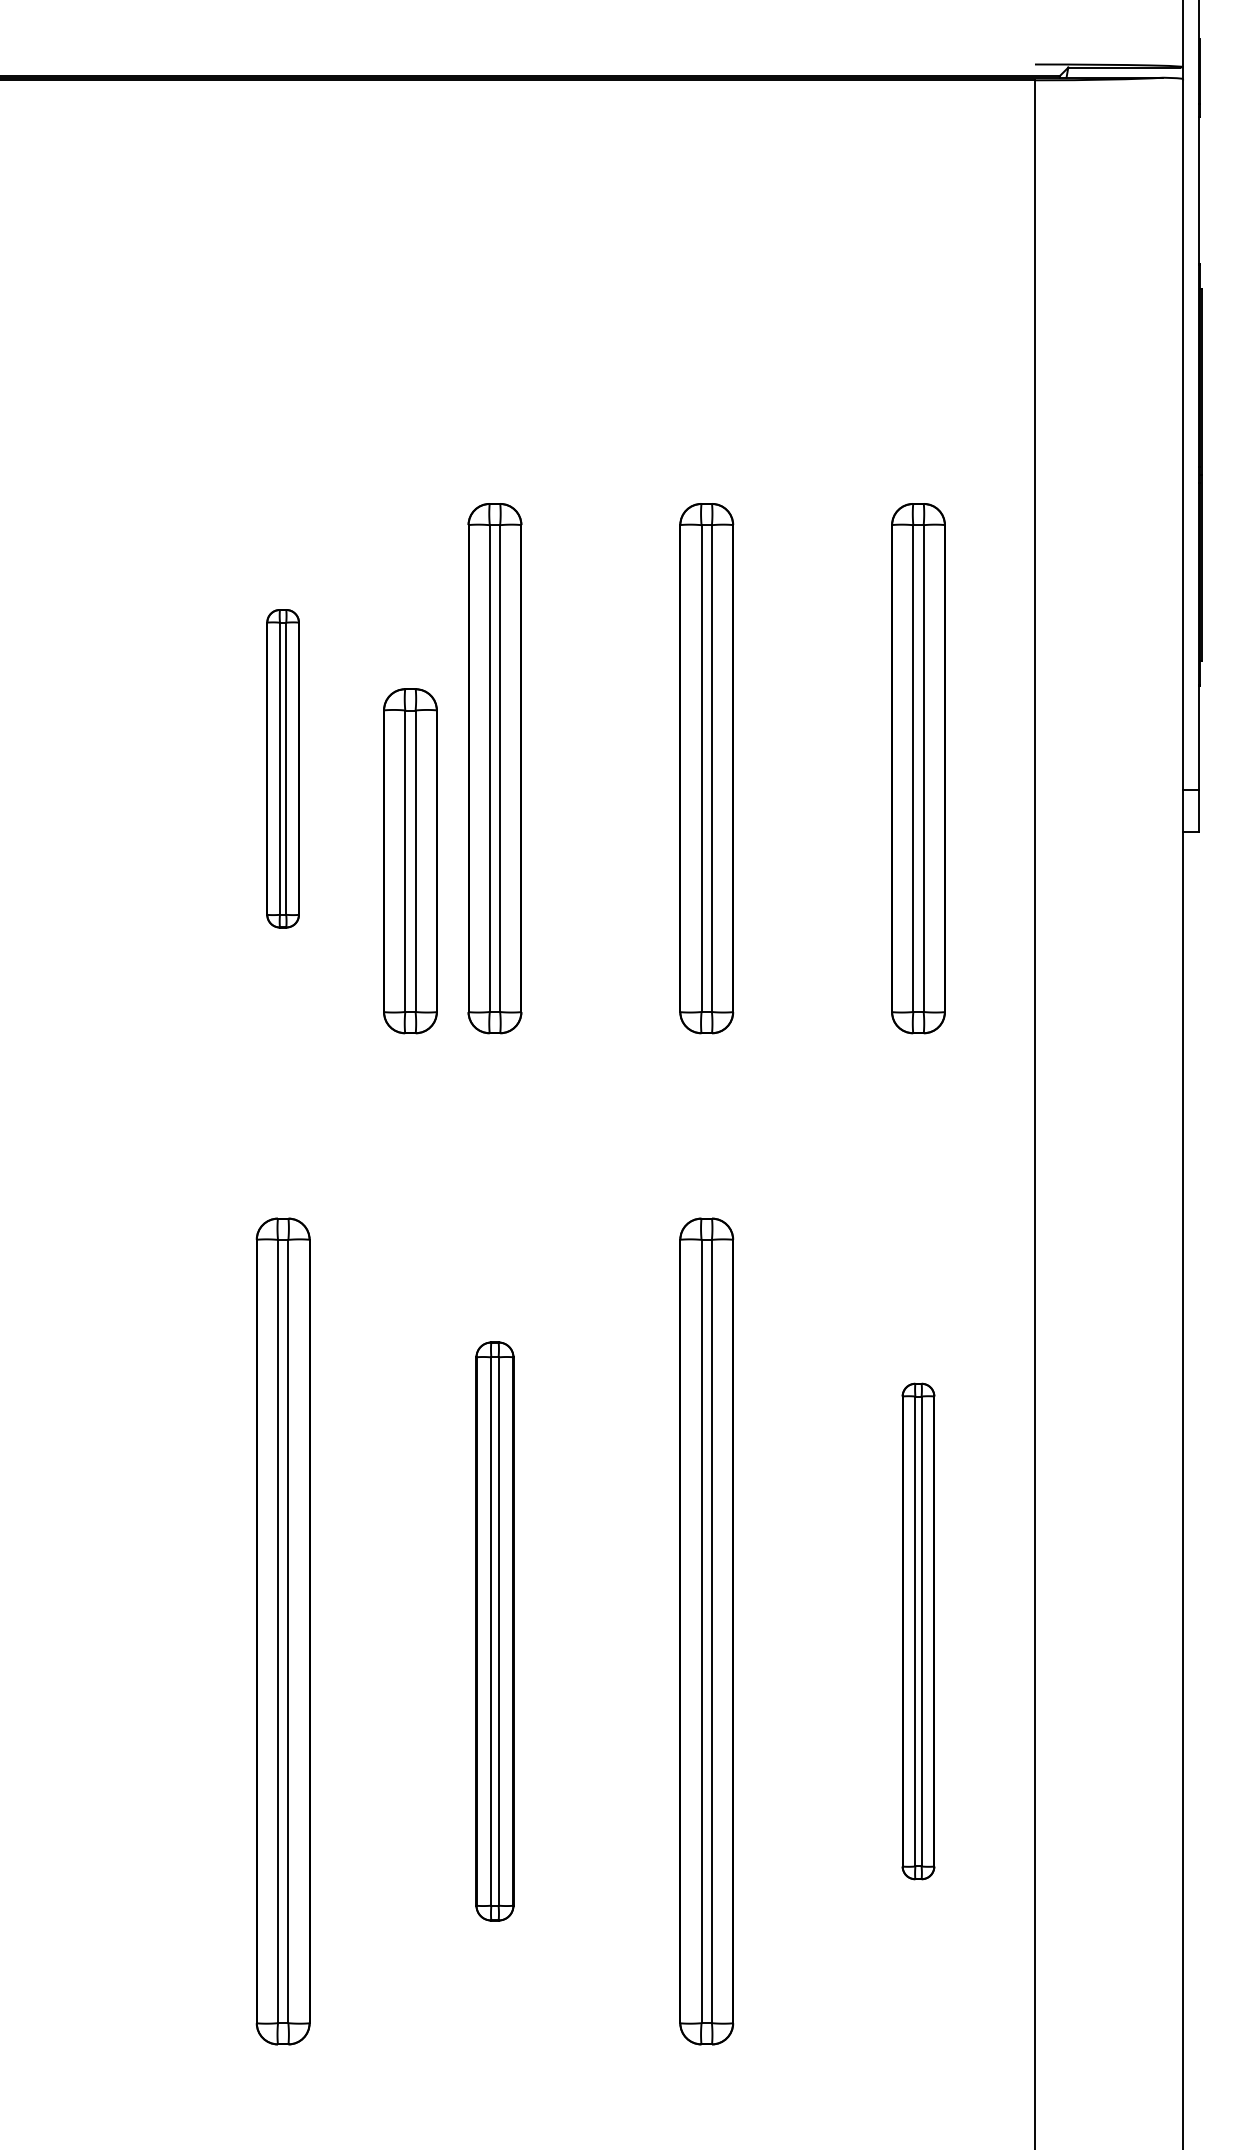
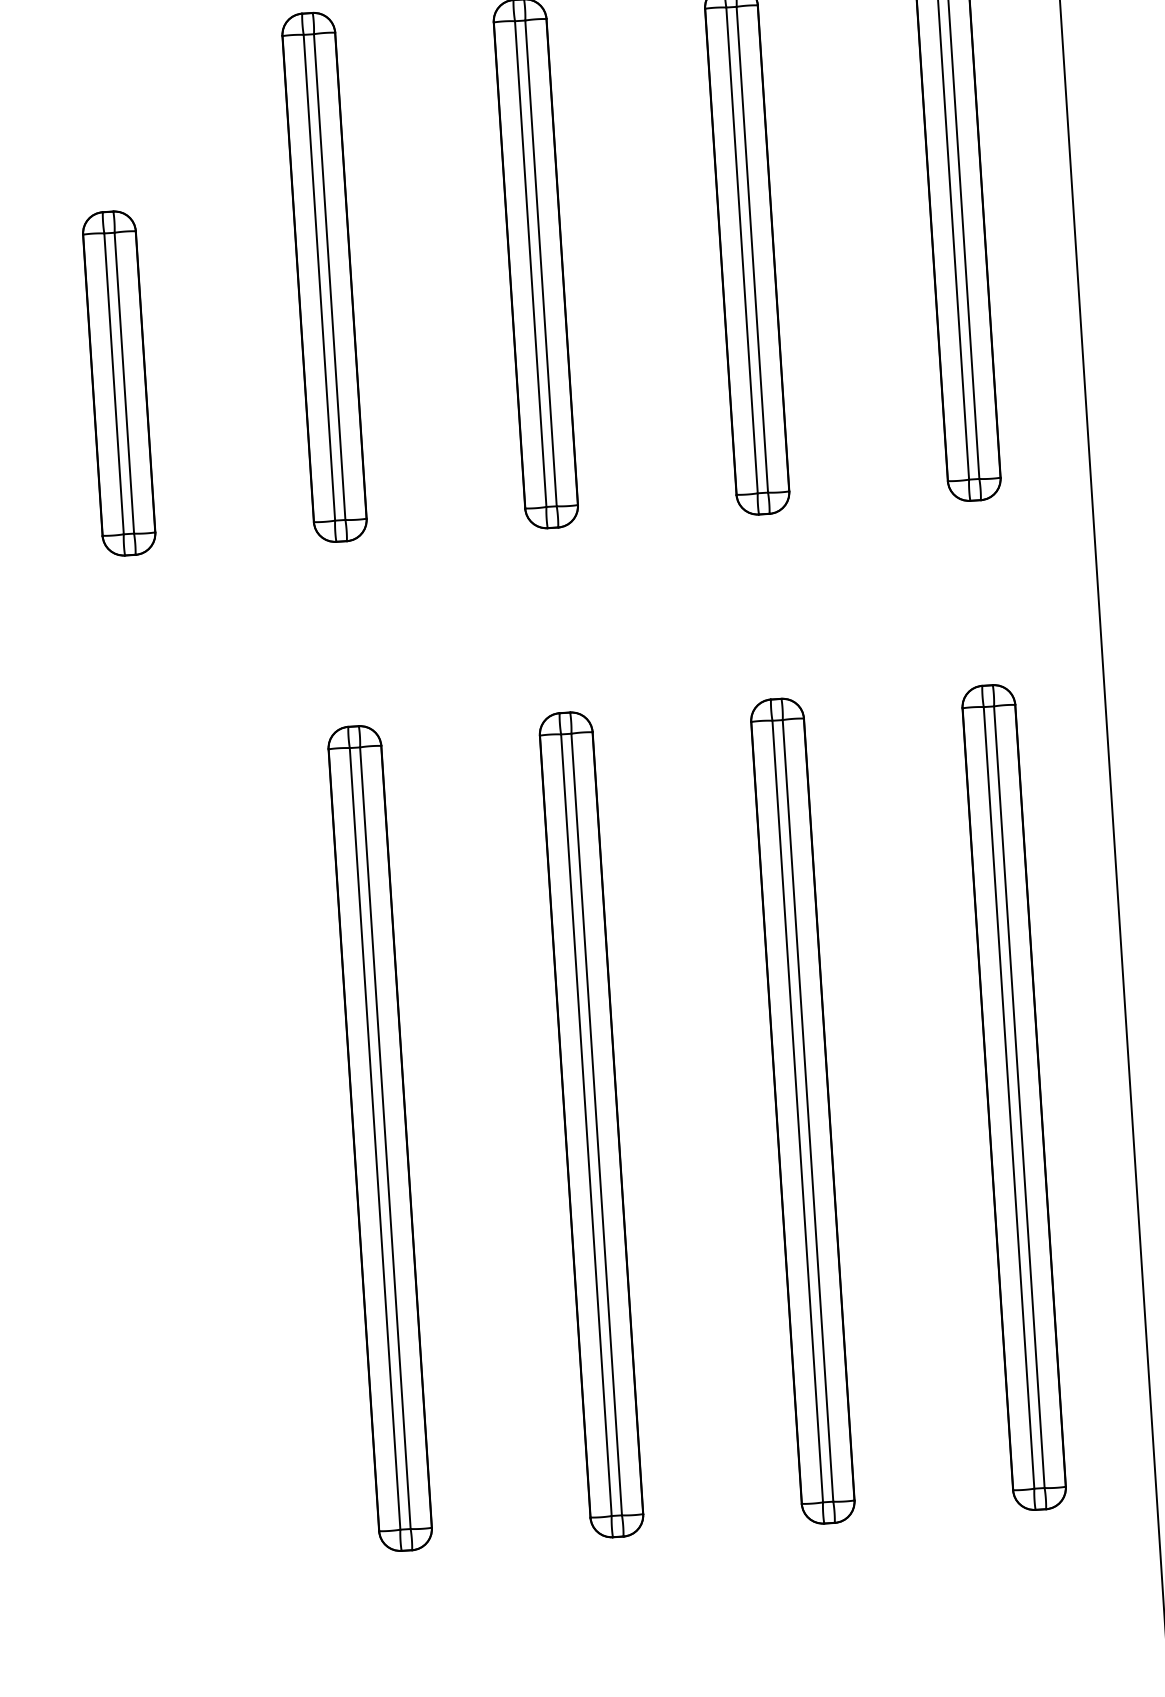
part: (282, 768) -> (323, 277), size x1.67
part: (410, 861) -> (119, 383), moved
part: (494, 1631) -> (591, 1124), size x1.43
part: (918, 1631) -> (1014, 1097), size x1.67

